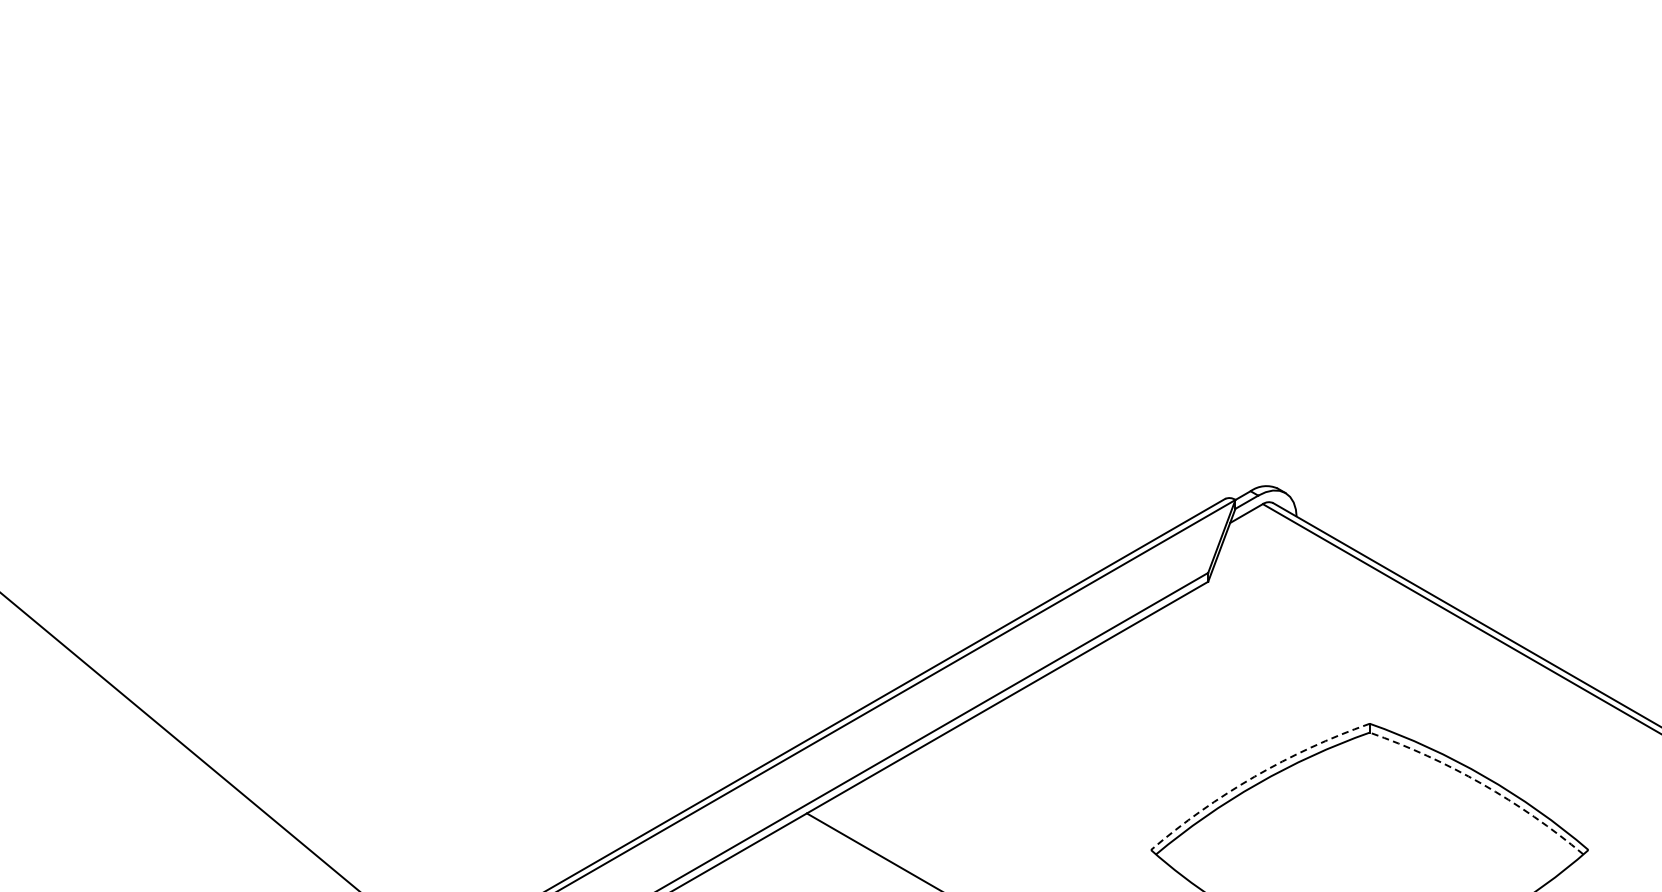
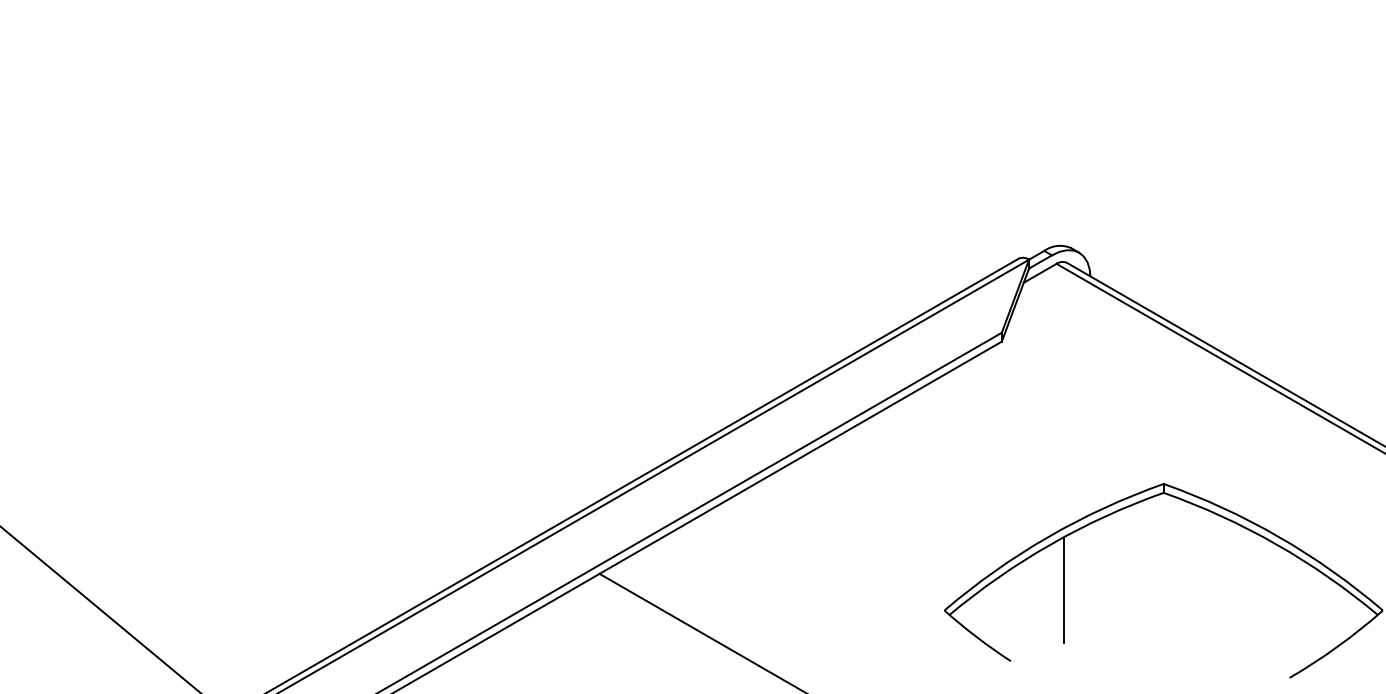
arc: (1254, 776) -> (1048, 536), dashed -> solid
arc: (1482, 783) -> (1276, 543), dashed -> solid
line: (1269, 829) -> (1063, 589), added

